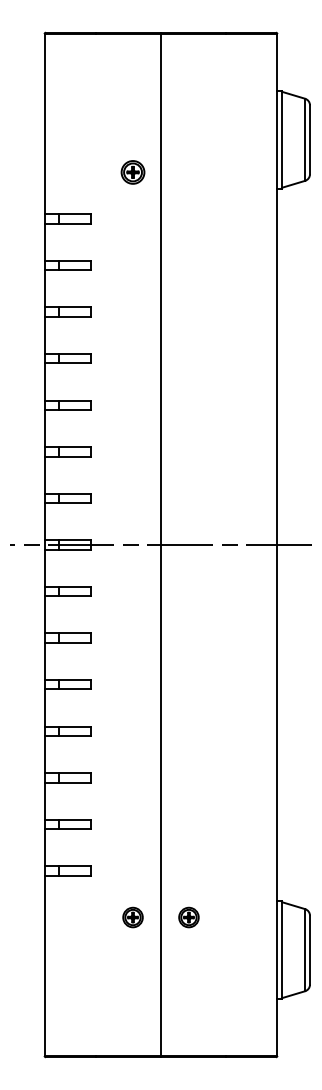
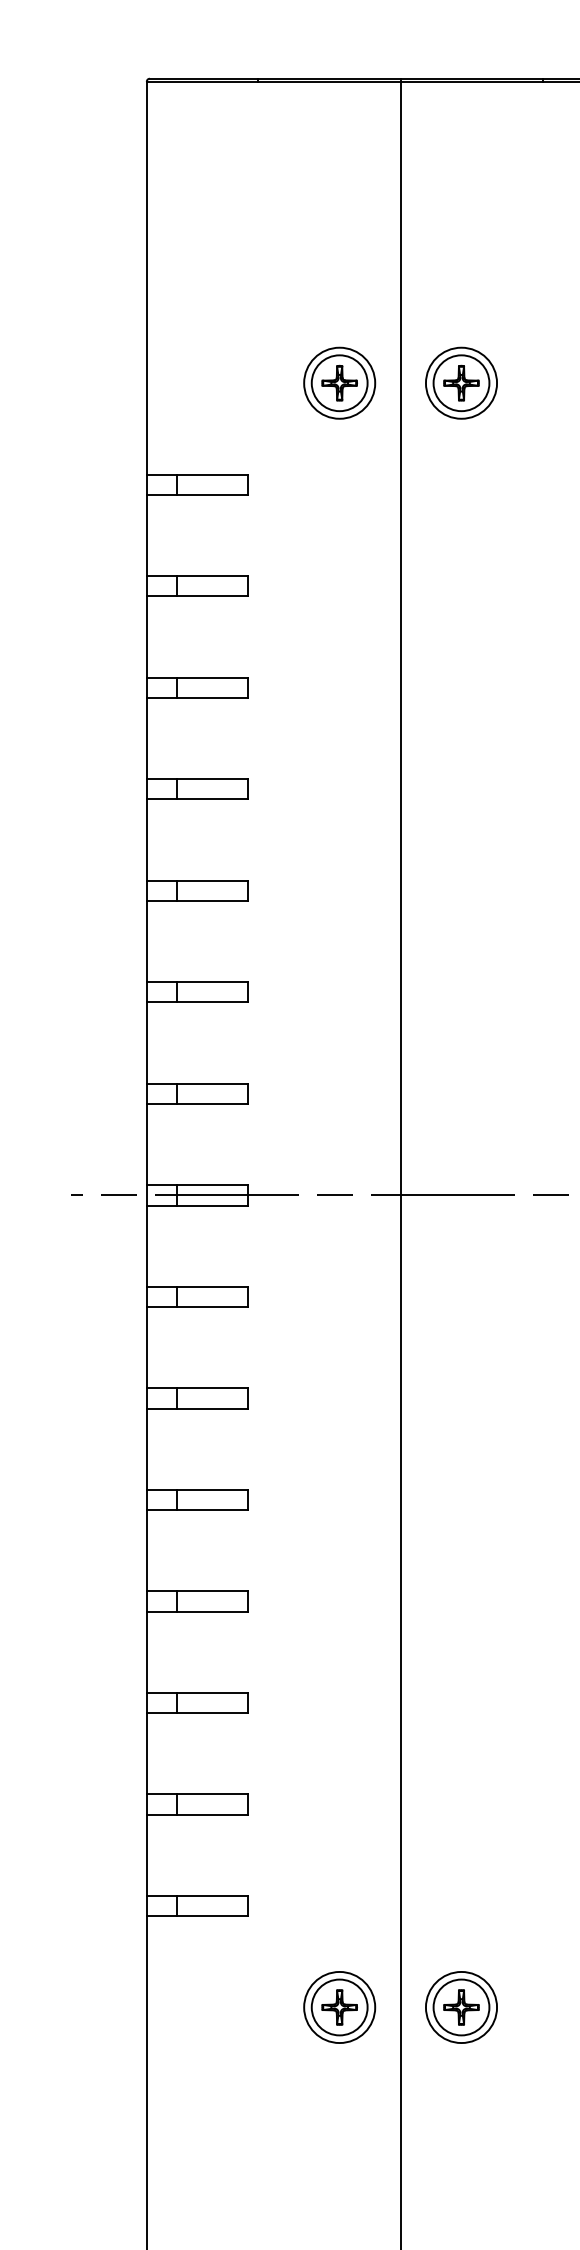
part: (132, 172) -> (338, 383), size x1.43
part: (188, 172) -> (460, 383), added
part: (132, 917) -> (338, 2007), size x1.67
part: (188, 917) -> (460, 2007), size x1.67

